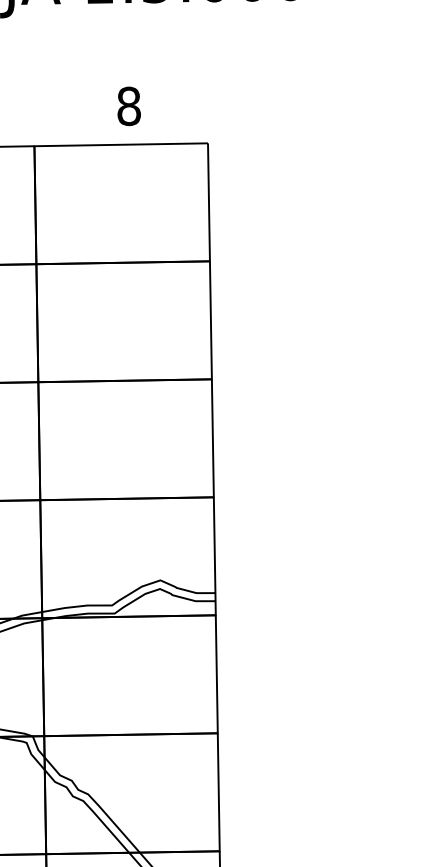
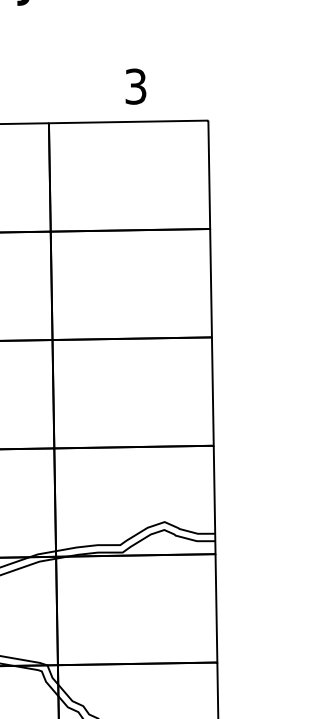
text: (128, 106) -> (135, 86), 8 -> 3

